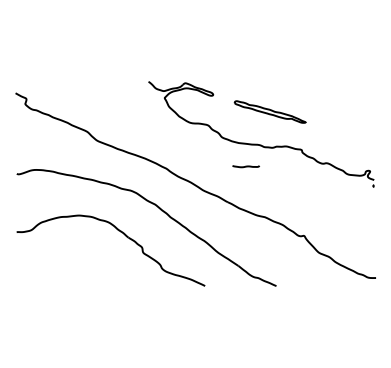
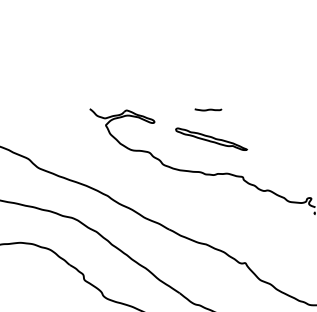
line: (245, 166) -> (207, 109), moved

